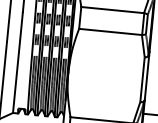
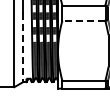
line: (109, 31) -> (83, 20), solid -> dashed
line: (18, 63) -> (23, 48), solid -> dashed

